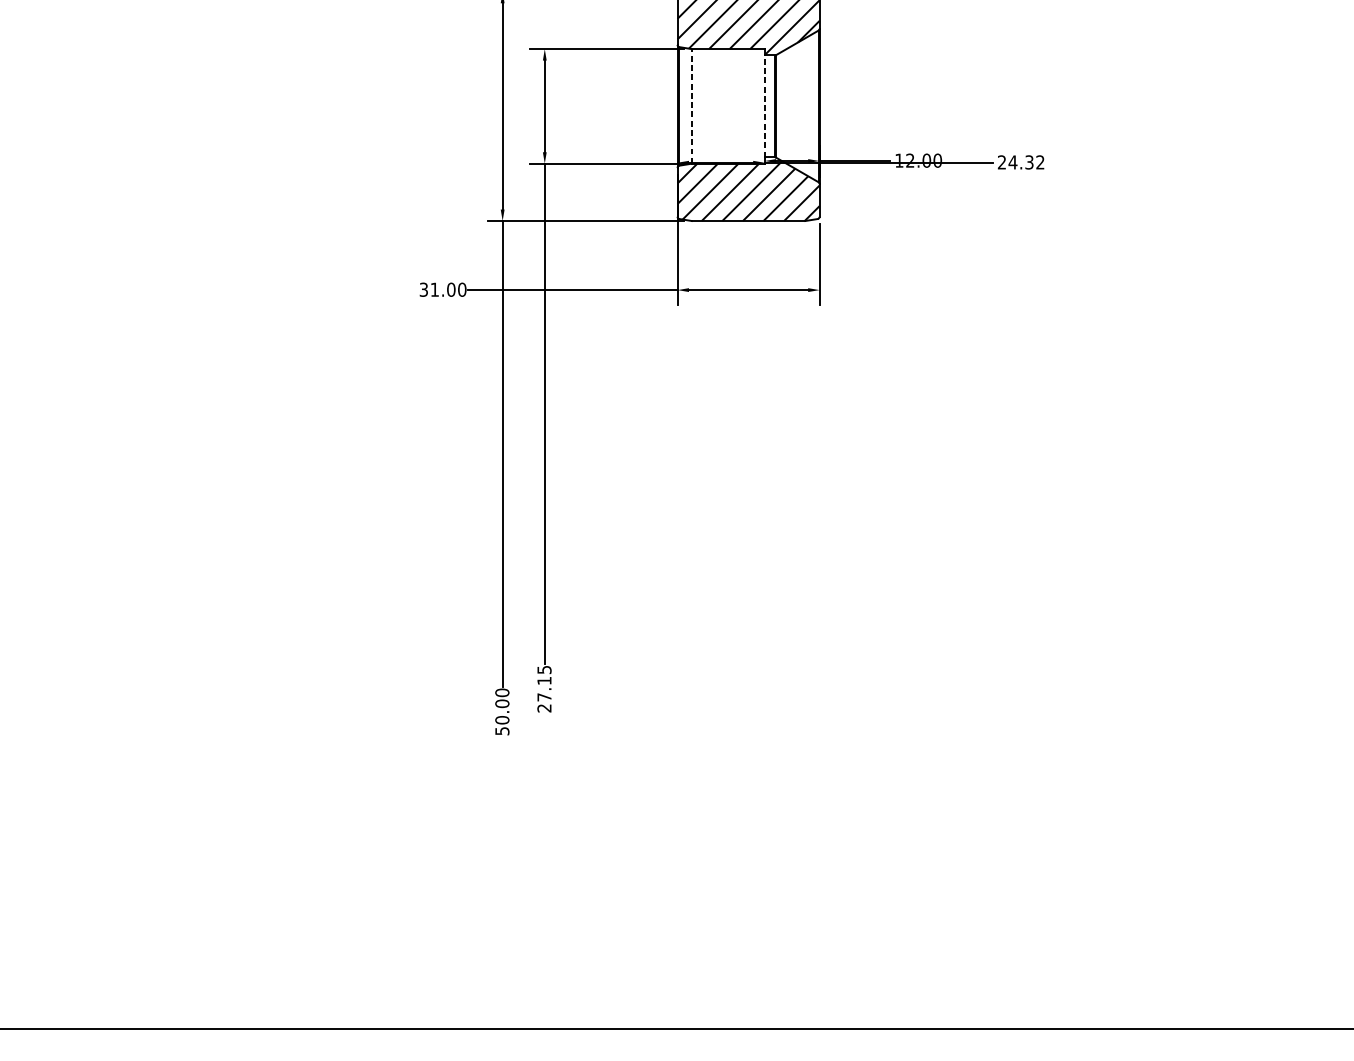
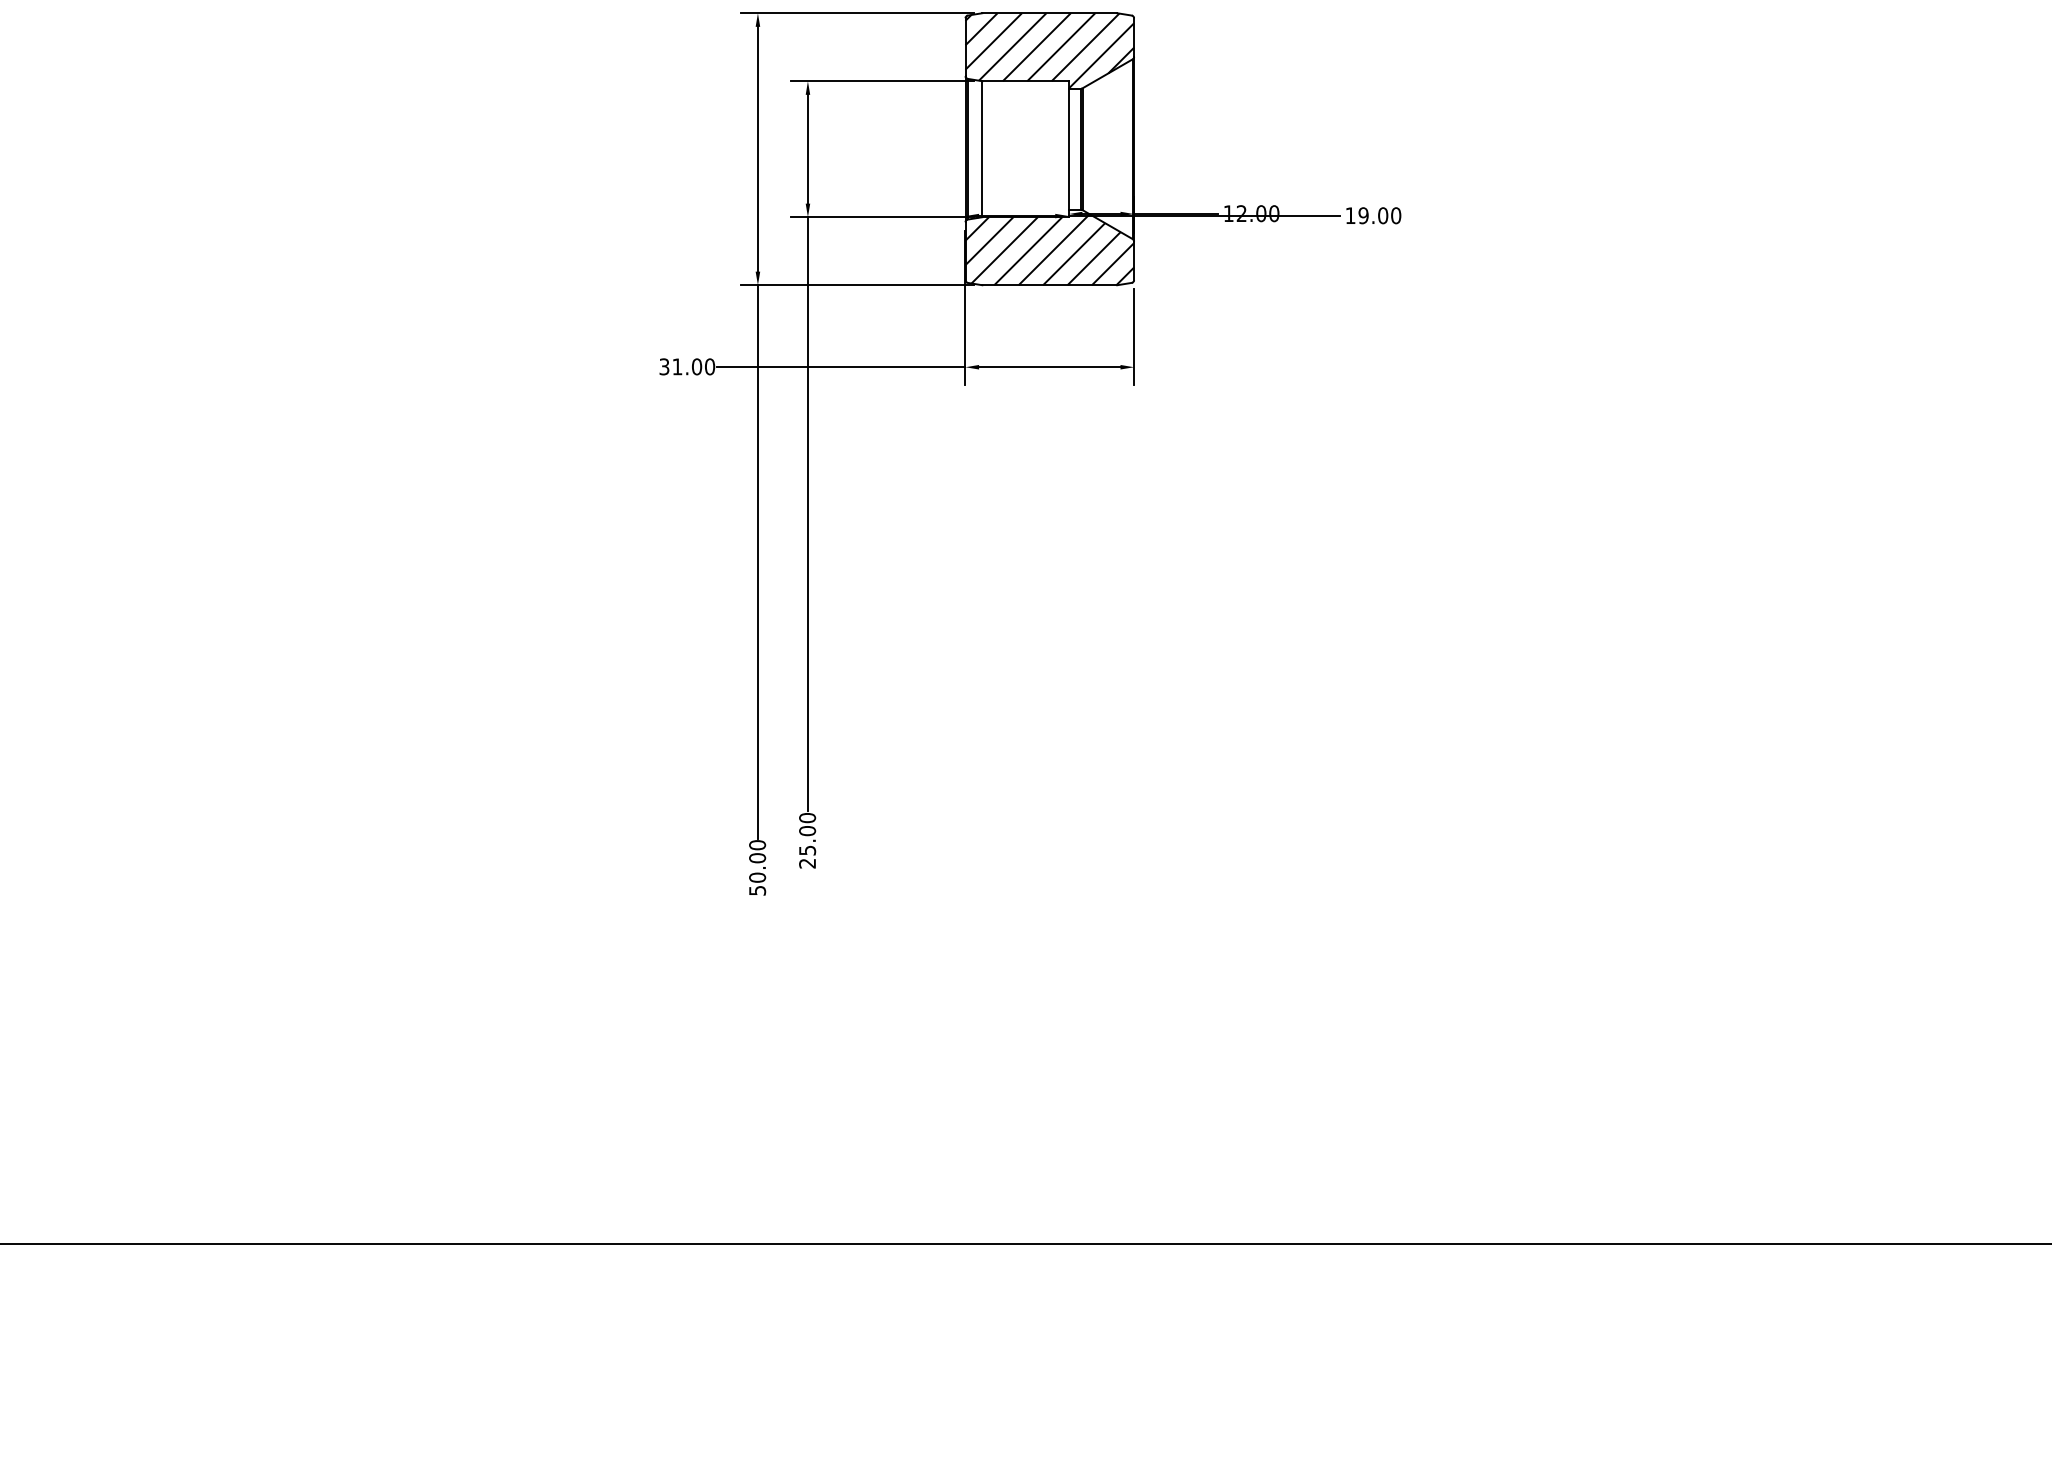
line: (691, 105) -> (982, 148), dashed -> solid
line: (764, 106) -> (1068, 149), dashed -> solid
text: (1021, 162) -> (1373, 215), 24.32 -> 19.00
text: (544, 683) -> (807, 834), 27.15 -> 25.00

